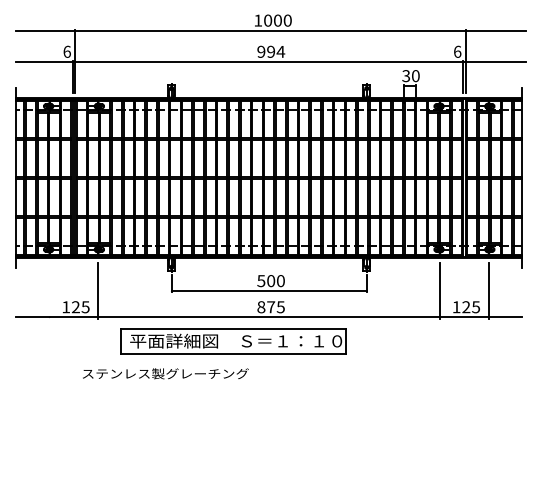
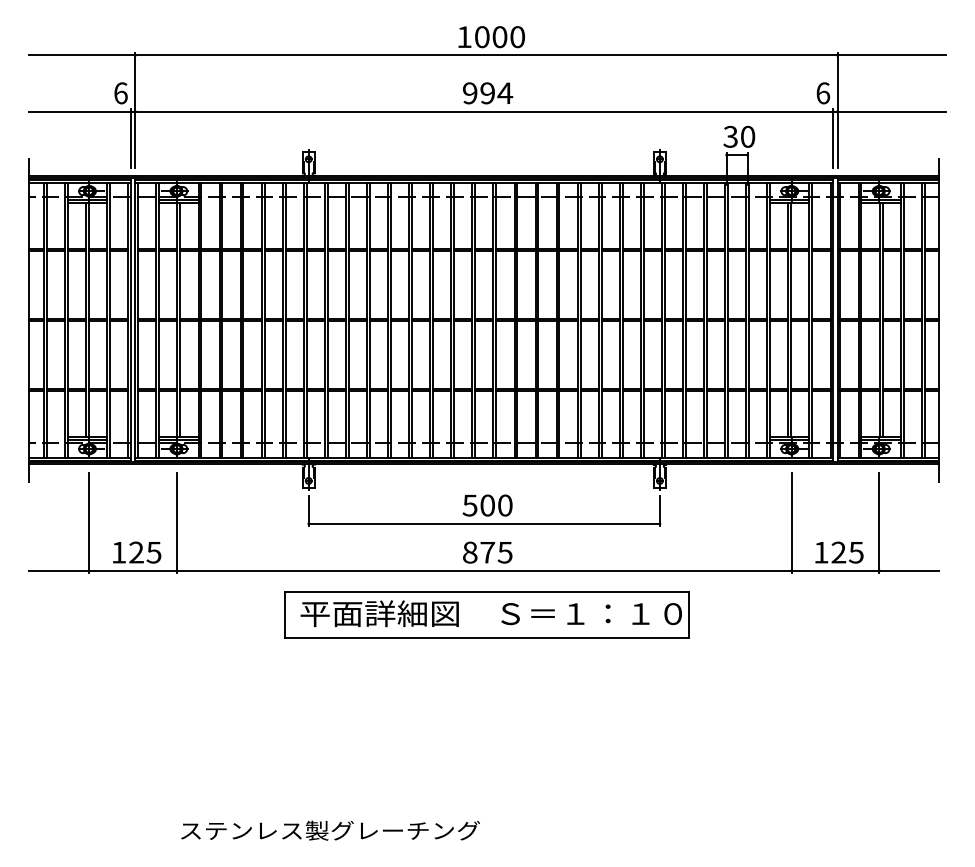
line: (49, 290) -> (89, 522), added
part: (233, 341) -> (486, 614), moved
text: (165, 373) -> (330, 830), moved

